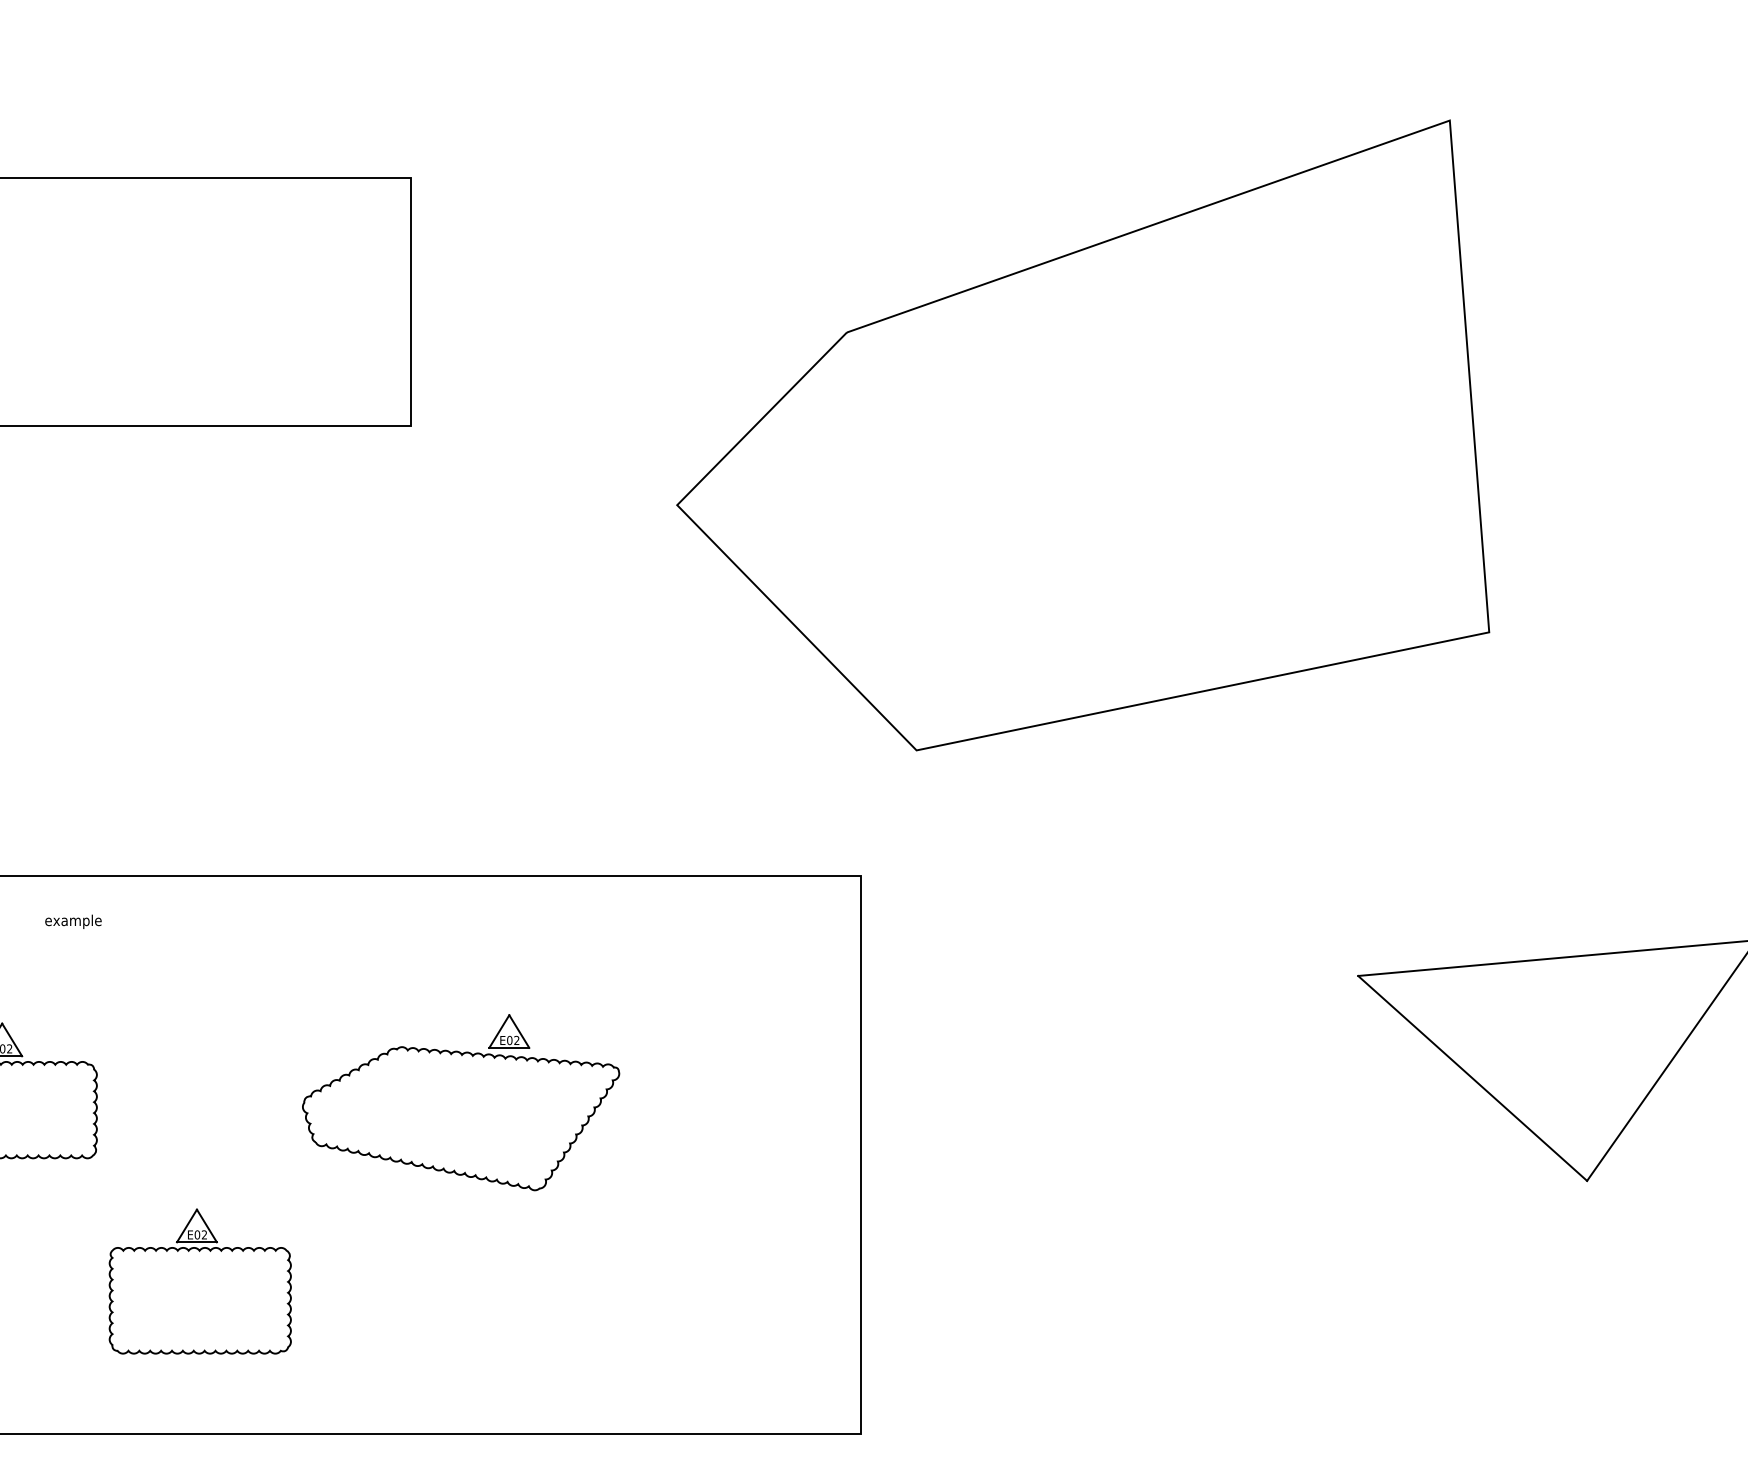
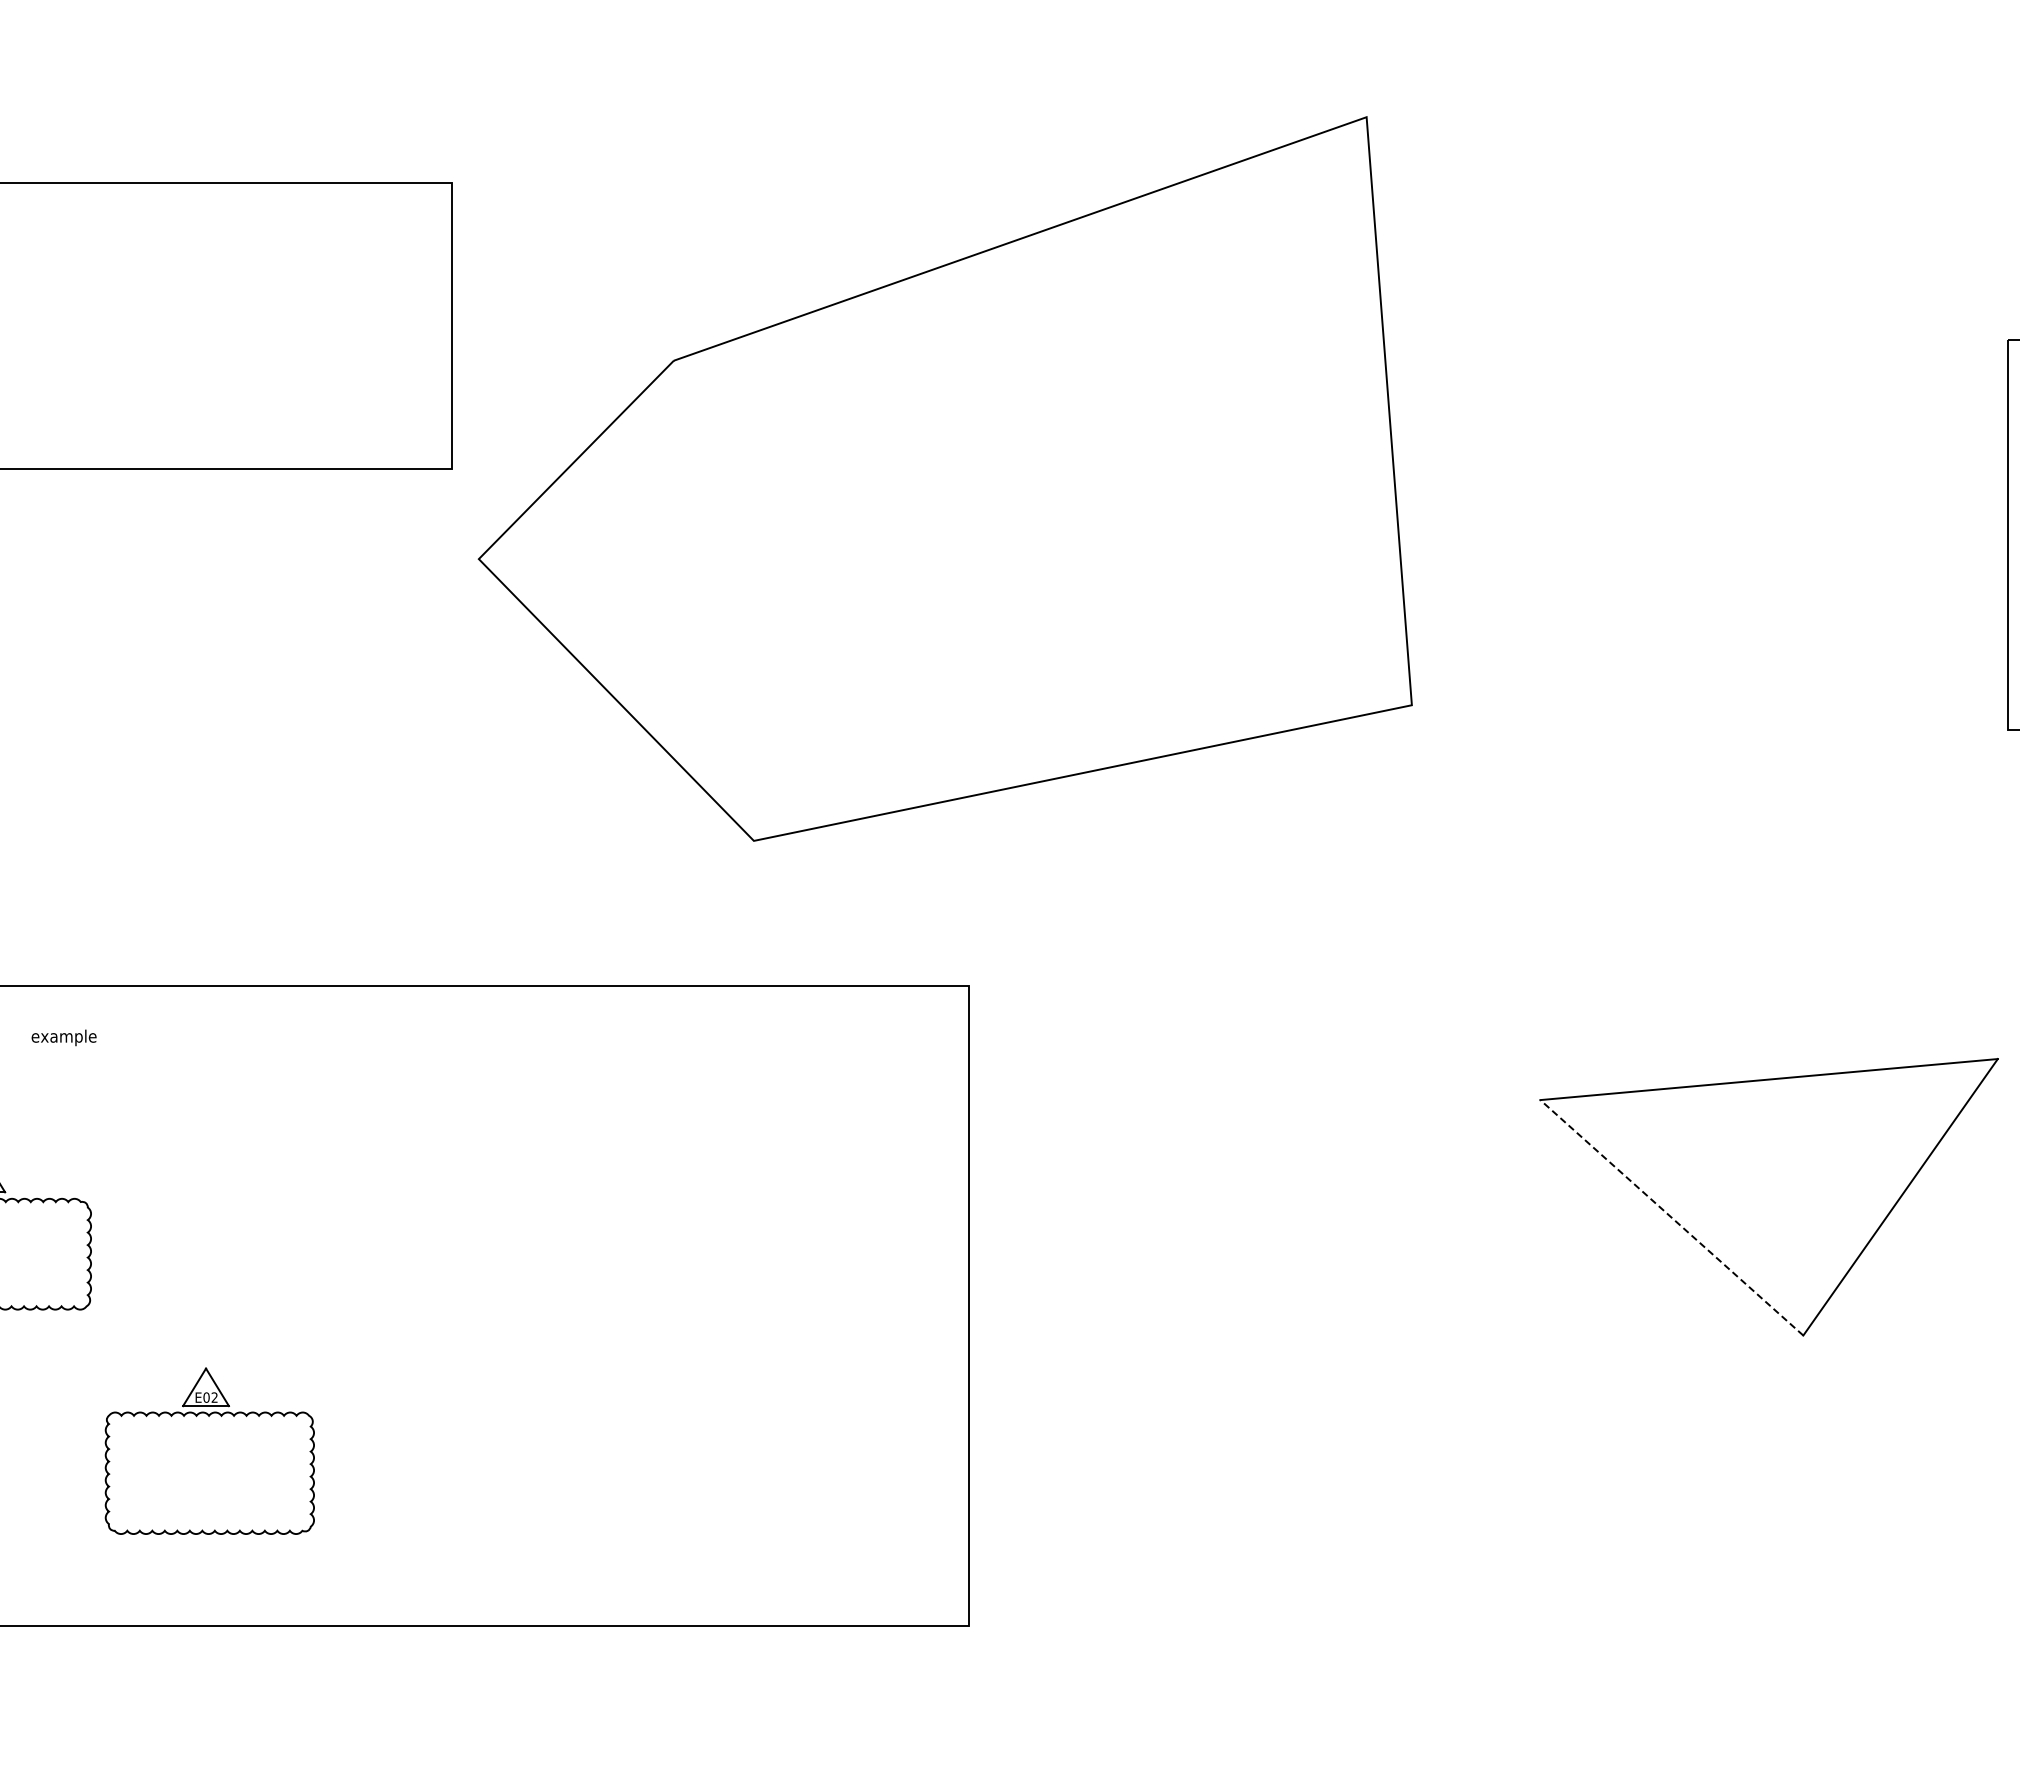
part: (1082, 435) -> (944, 478), moved
line: (1472, 1078) -> (1671, 1217), solid -> dashed
part: (461, 1102) -> (509, 1245), removed

